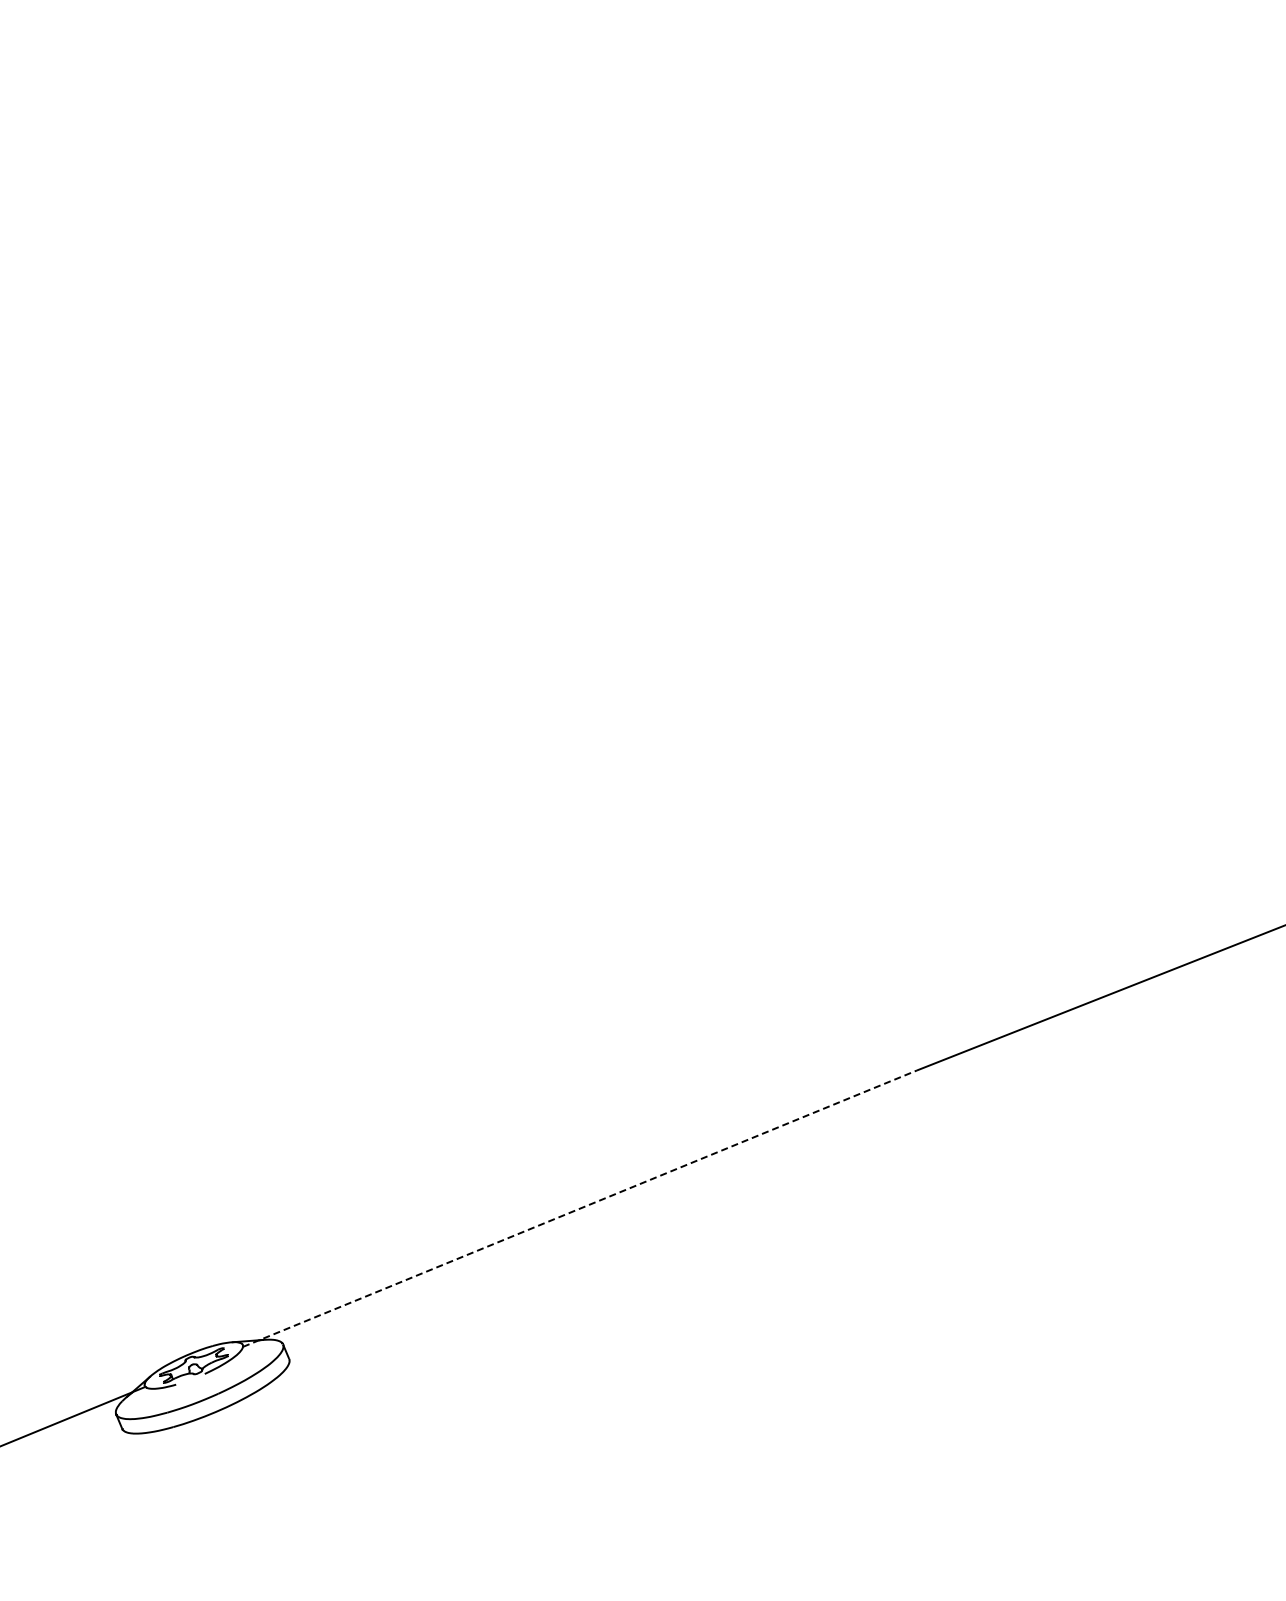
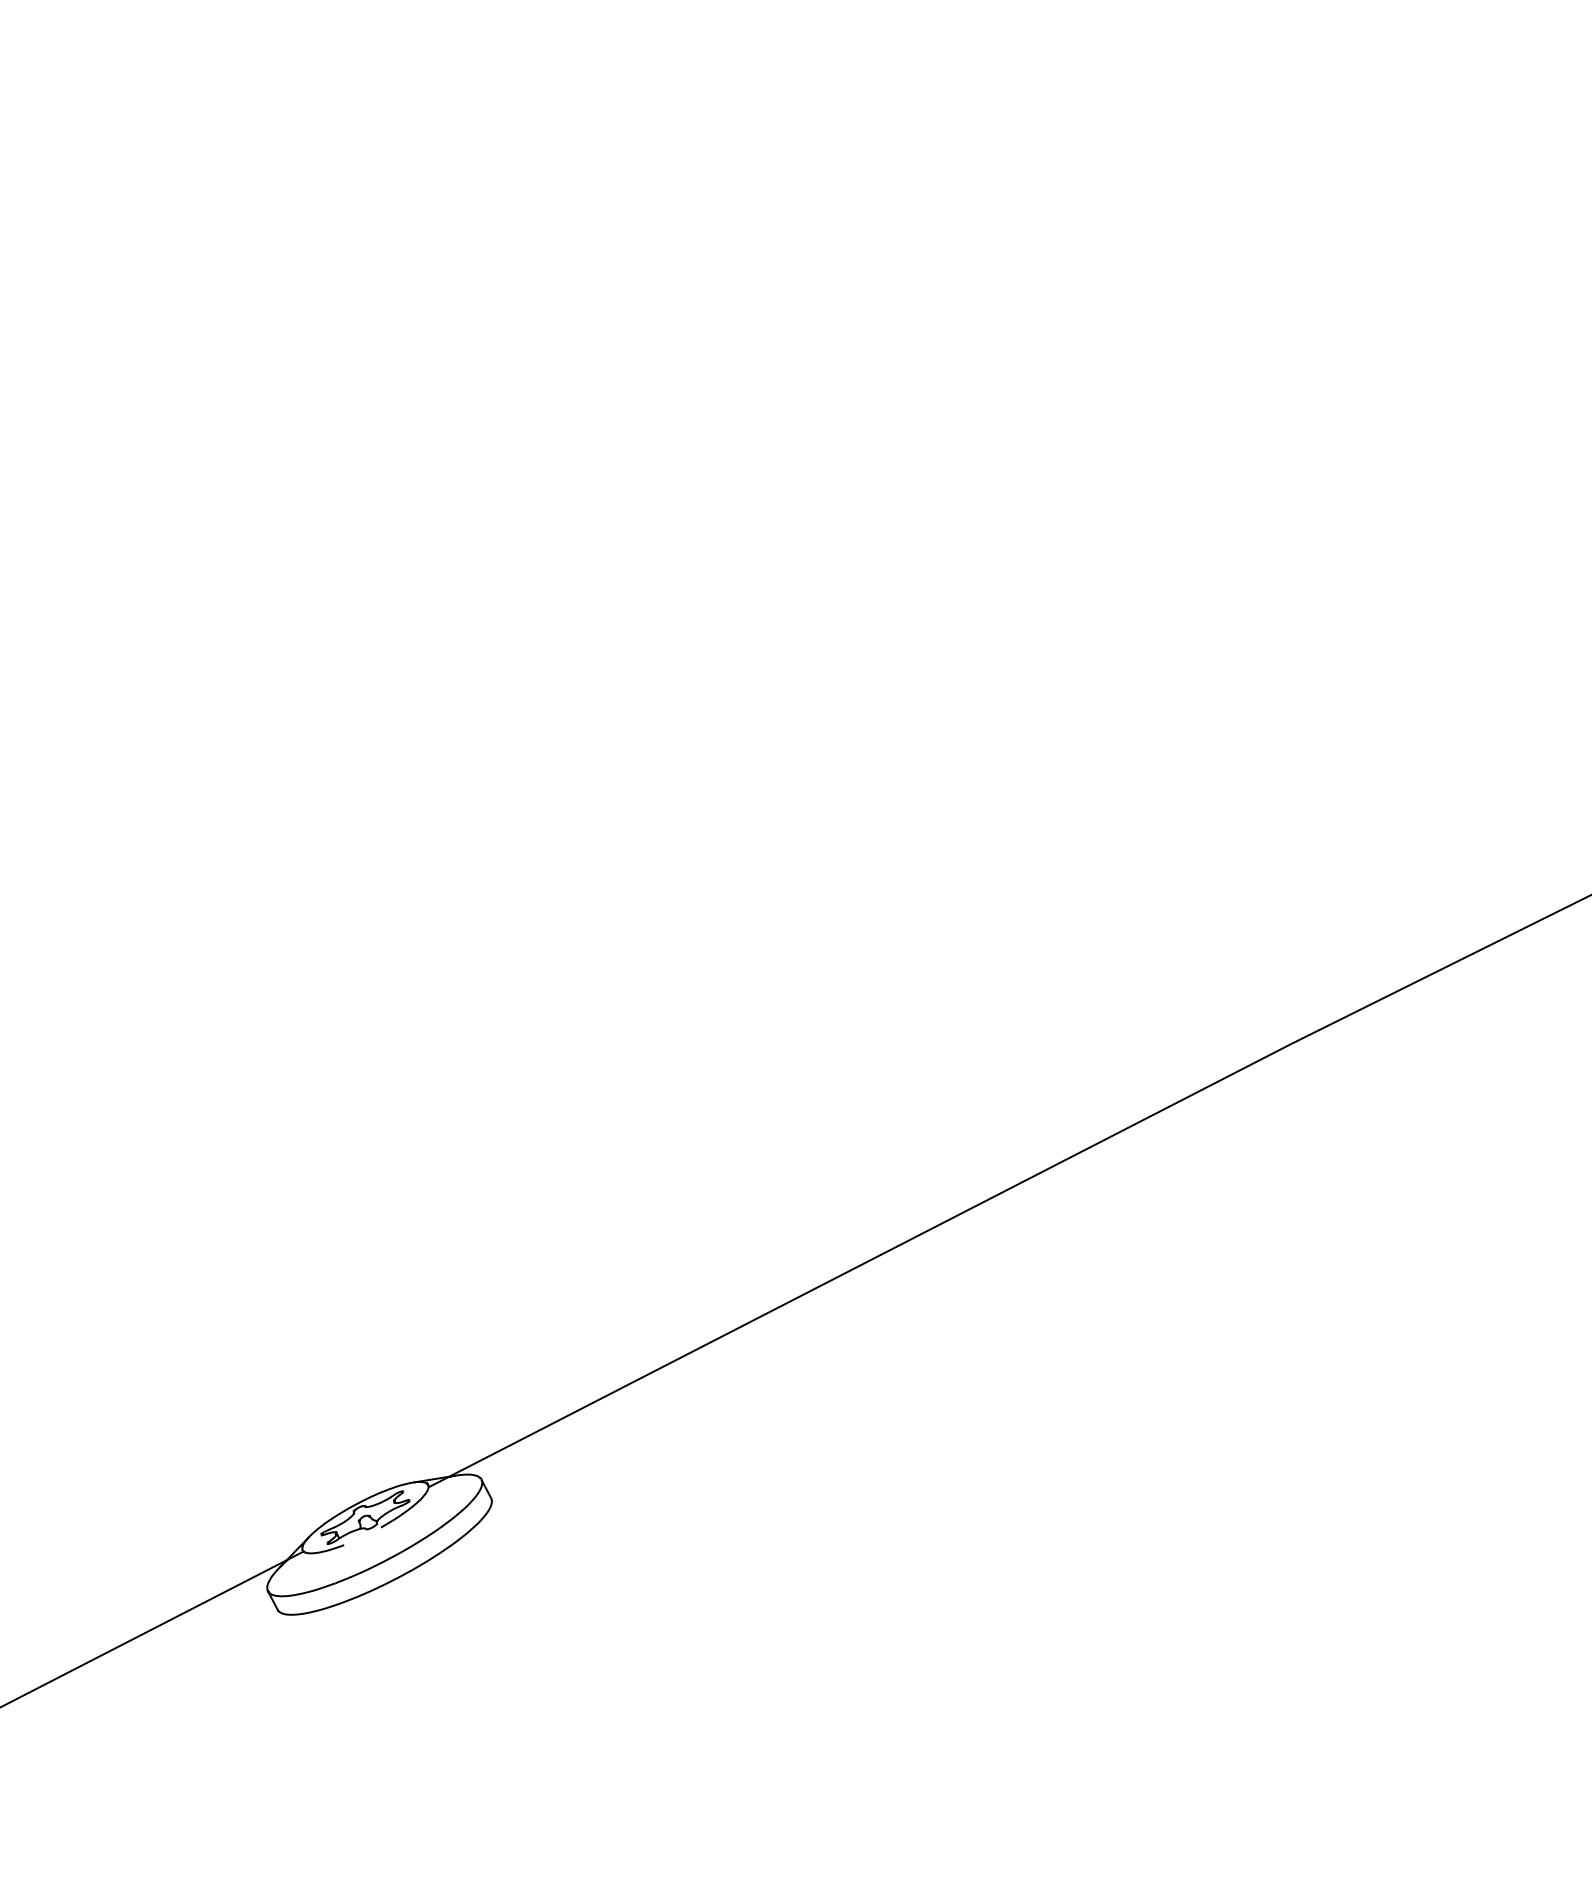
line: (580, 1208) -> (860, 1265), dashed -> solid

